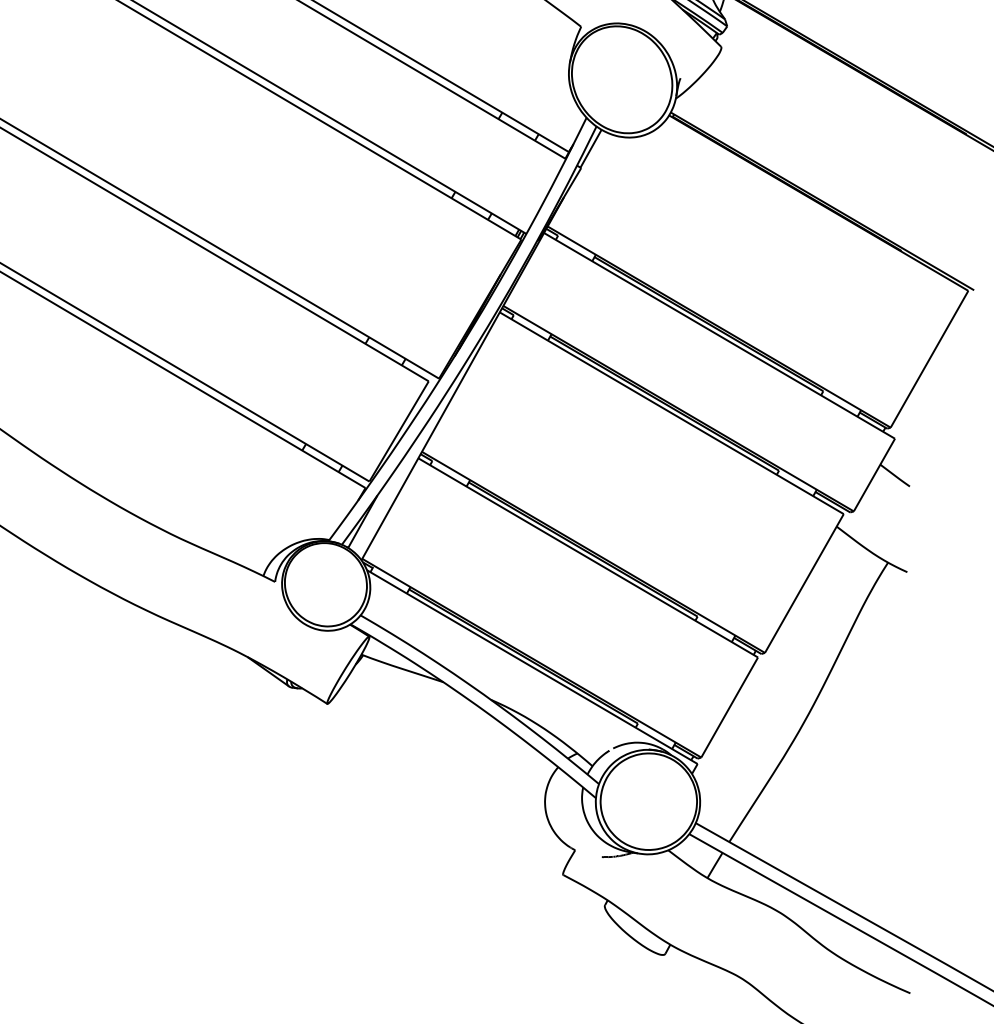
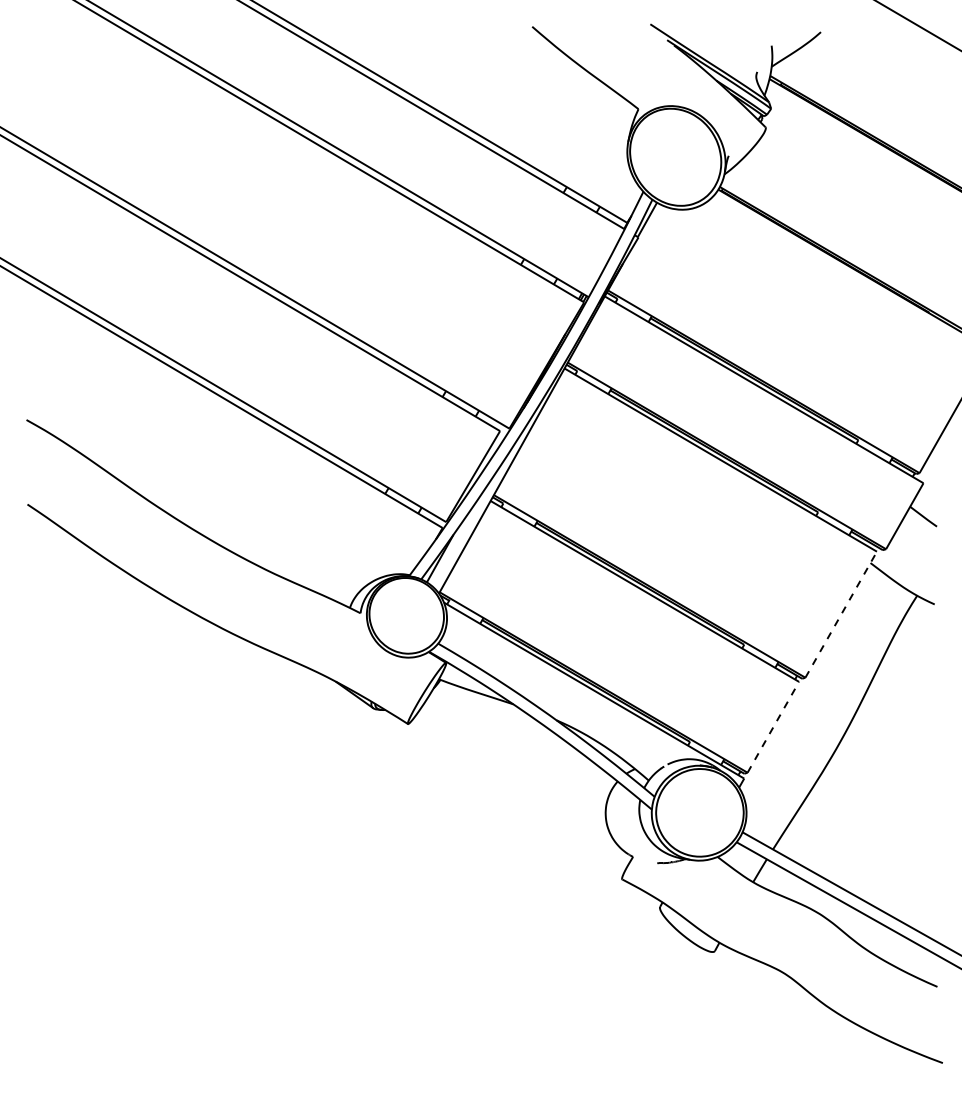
line: (804, 583) -> (841, 614), solid -> dashed
line: (729, 706) -> (773, 726), solid -> dashed

